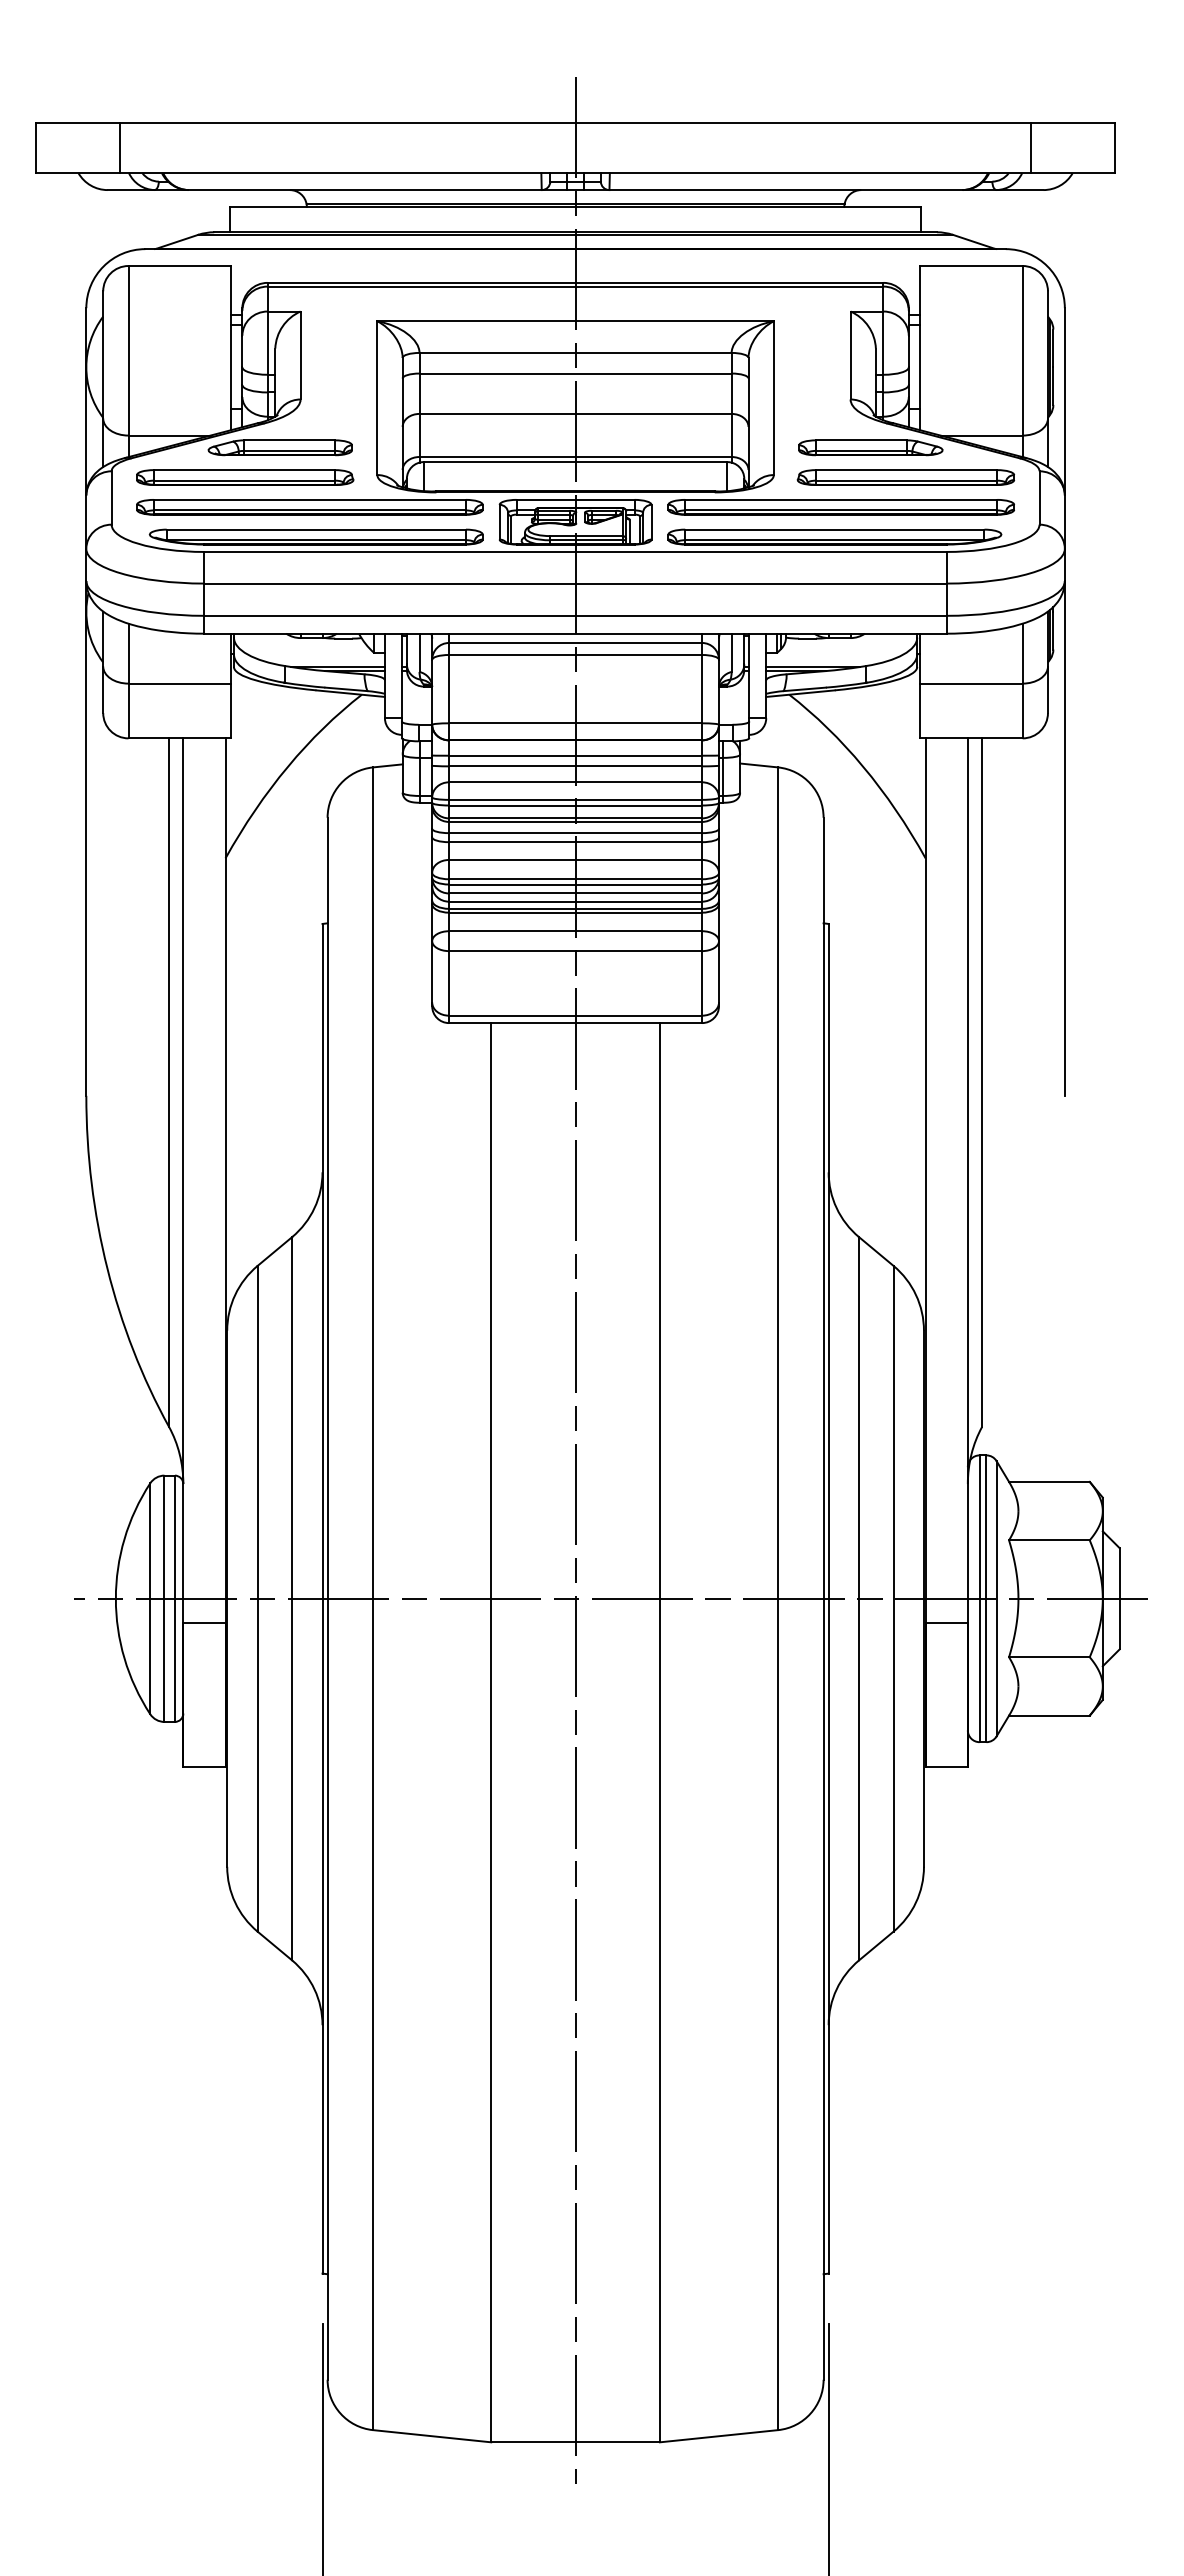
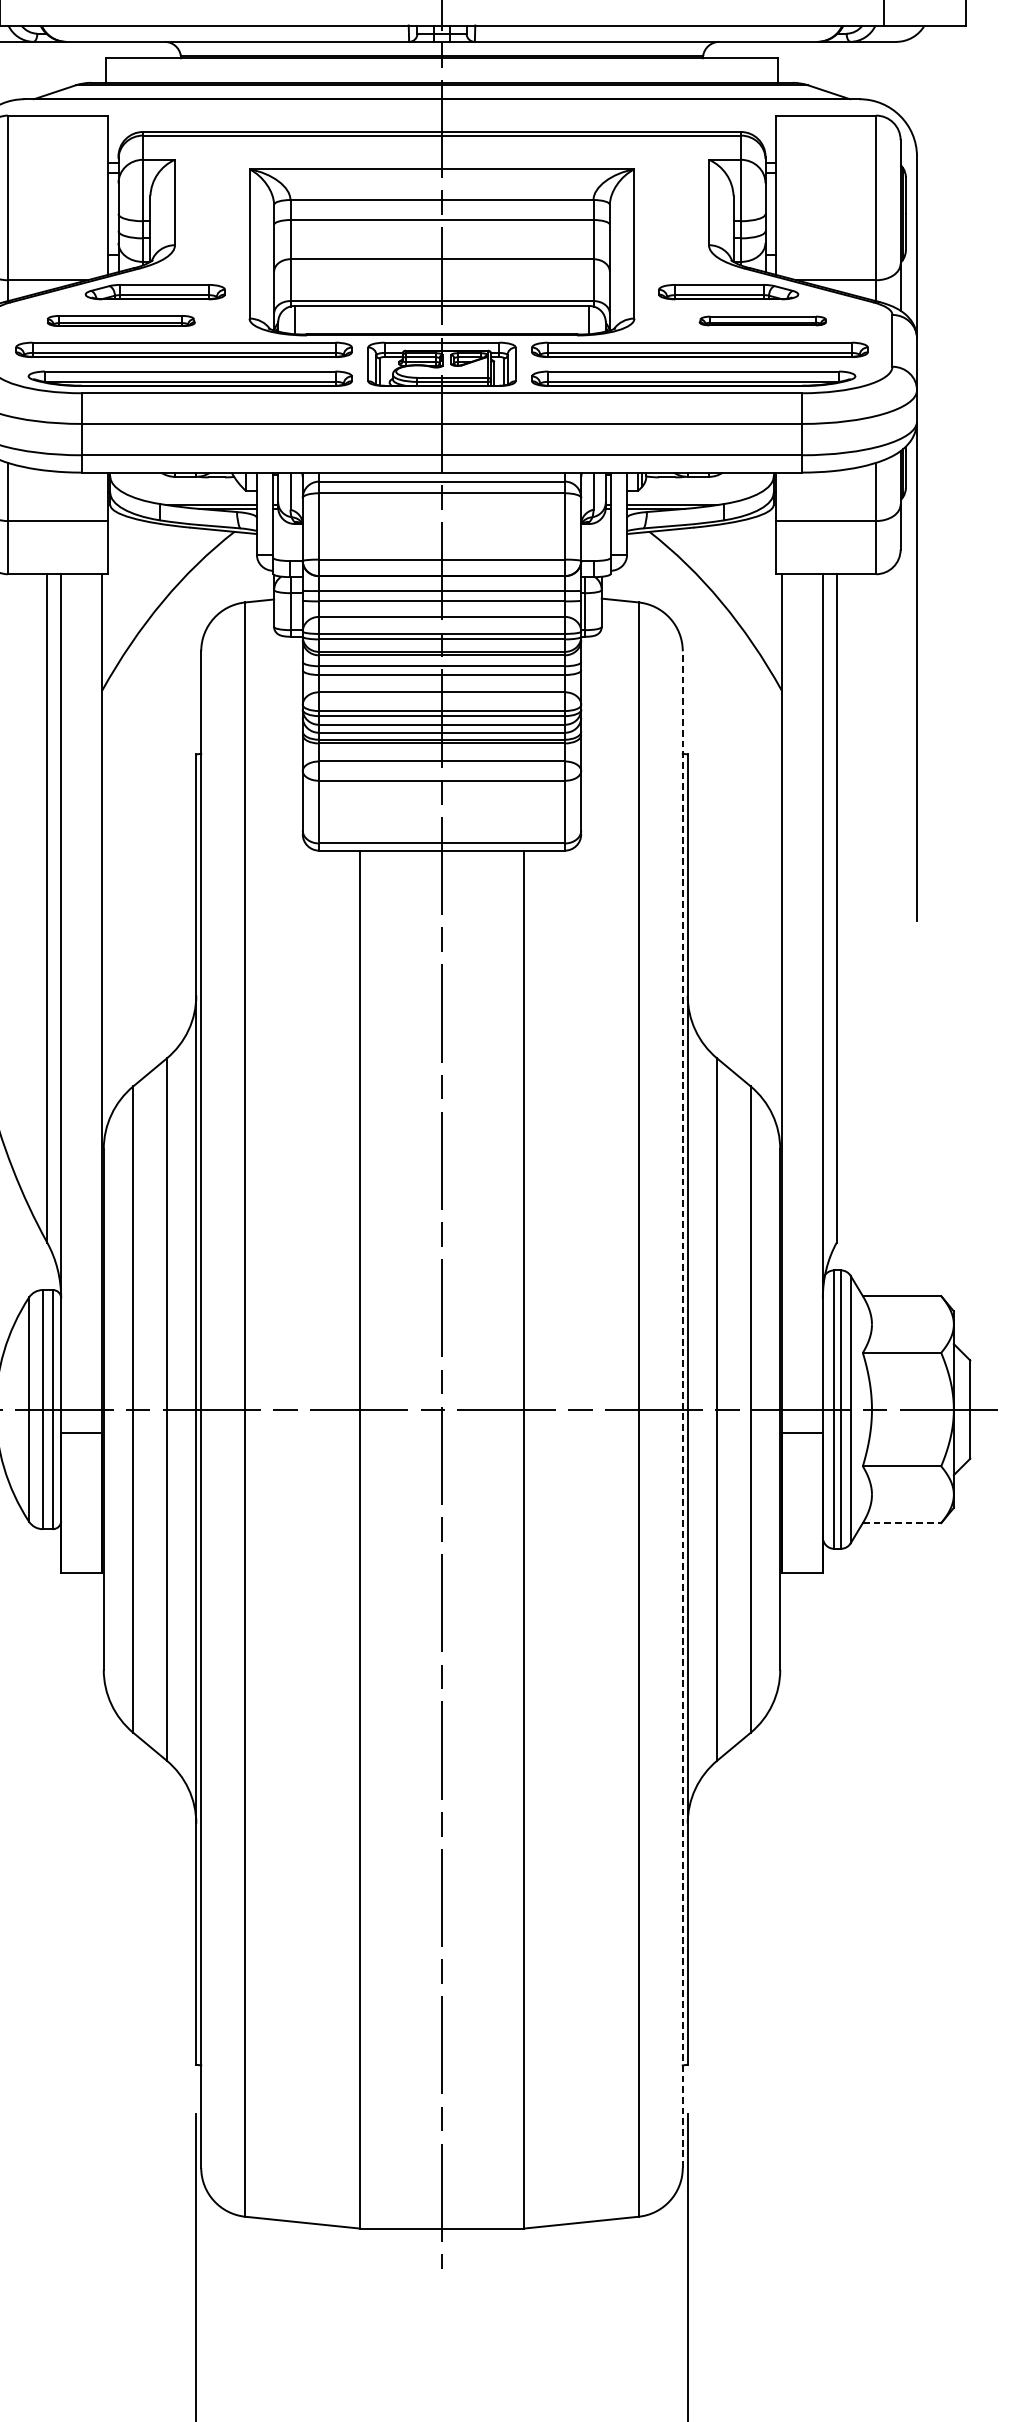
part: (245, 477) -> (121, 320), size x0.7
part: (905, 477) -> (762, 320), size x0.6
line: (823, 1598) -> (682, 1409), solid -> dashed
line: (1049, 1715) -> (902, 1522), solid -> dashed

